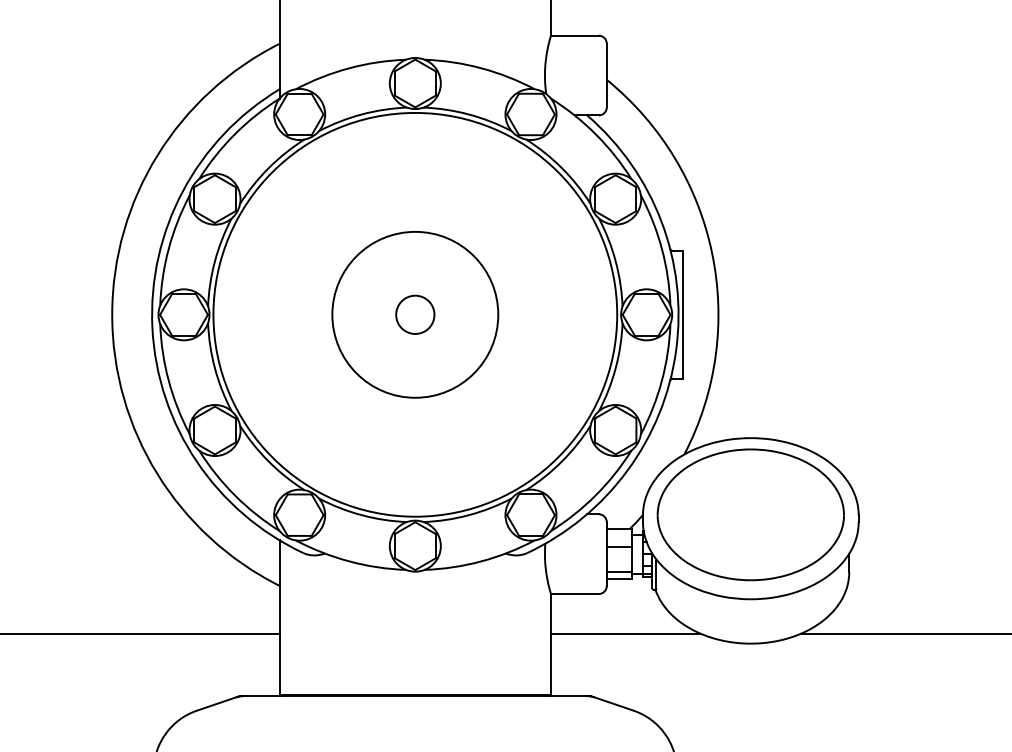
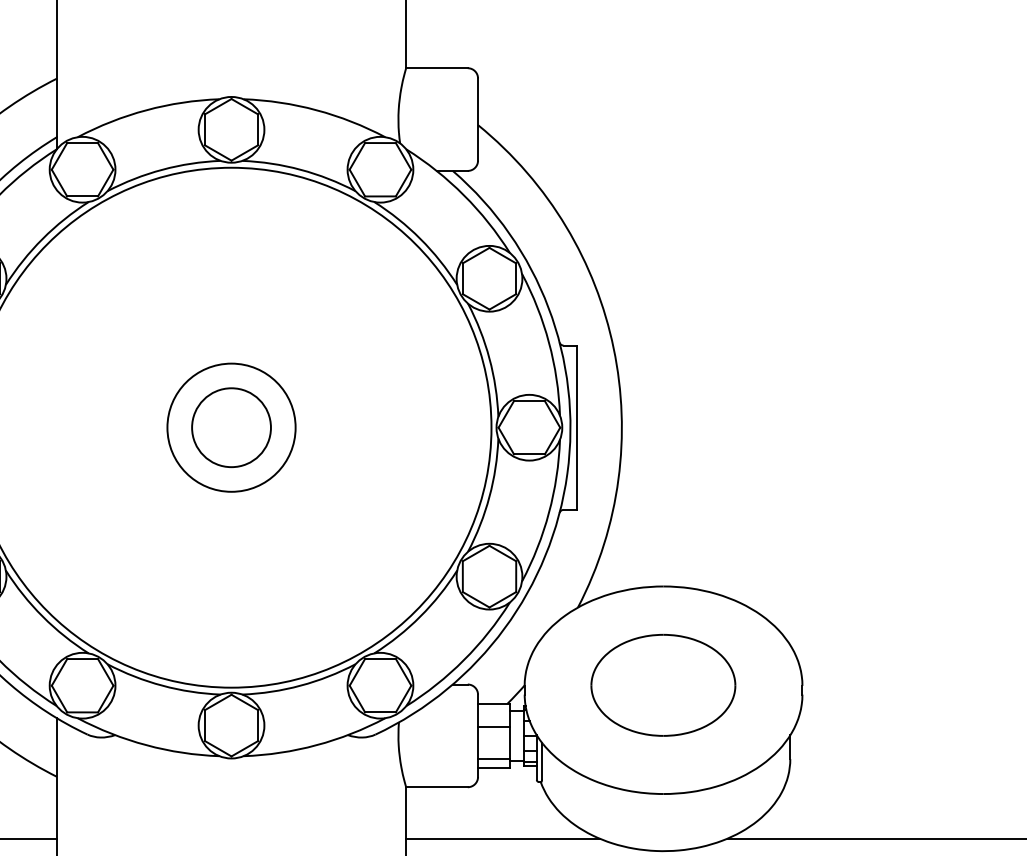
circle: (415, 314) -> (231, 427), size x0.6
circle: (415, 314) -> (231, 427), size x1.6
part: (750, 514) -> (663, 684), size x0.6

